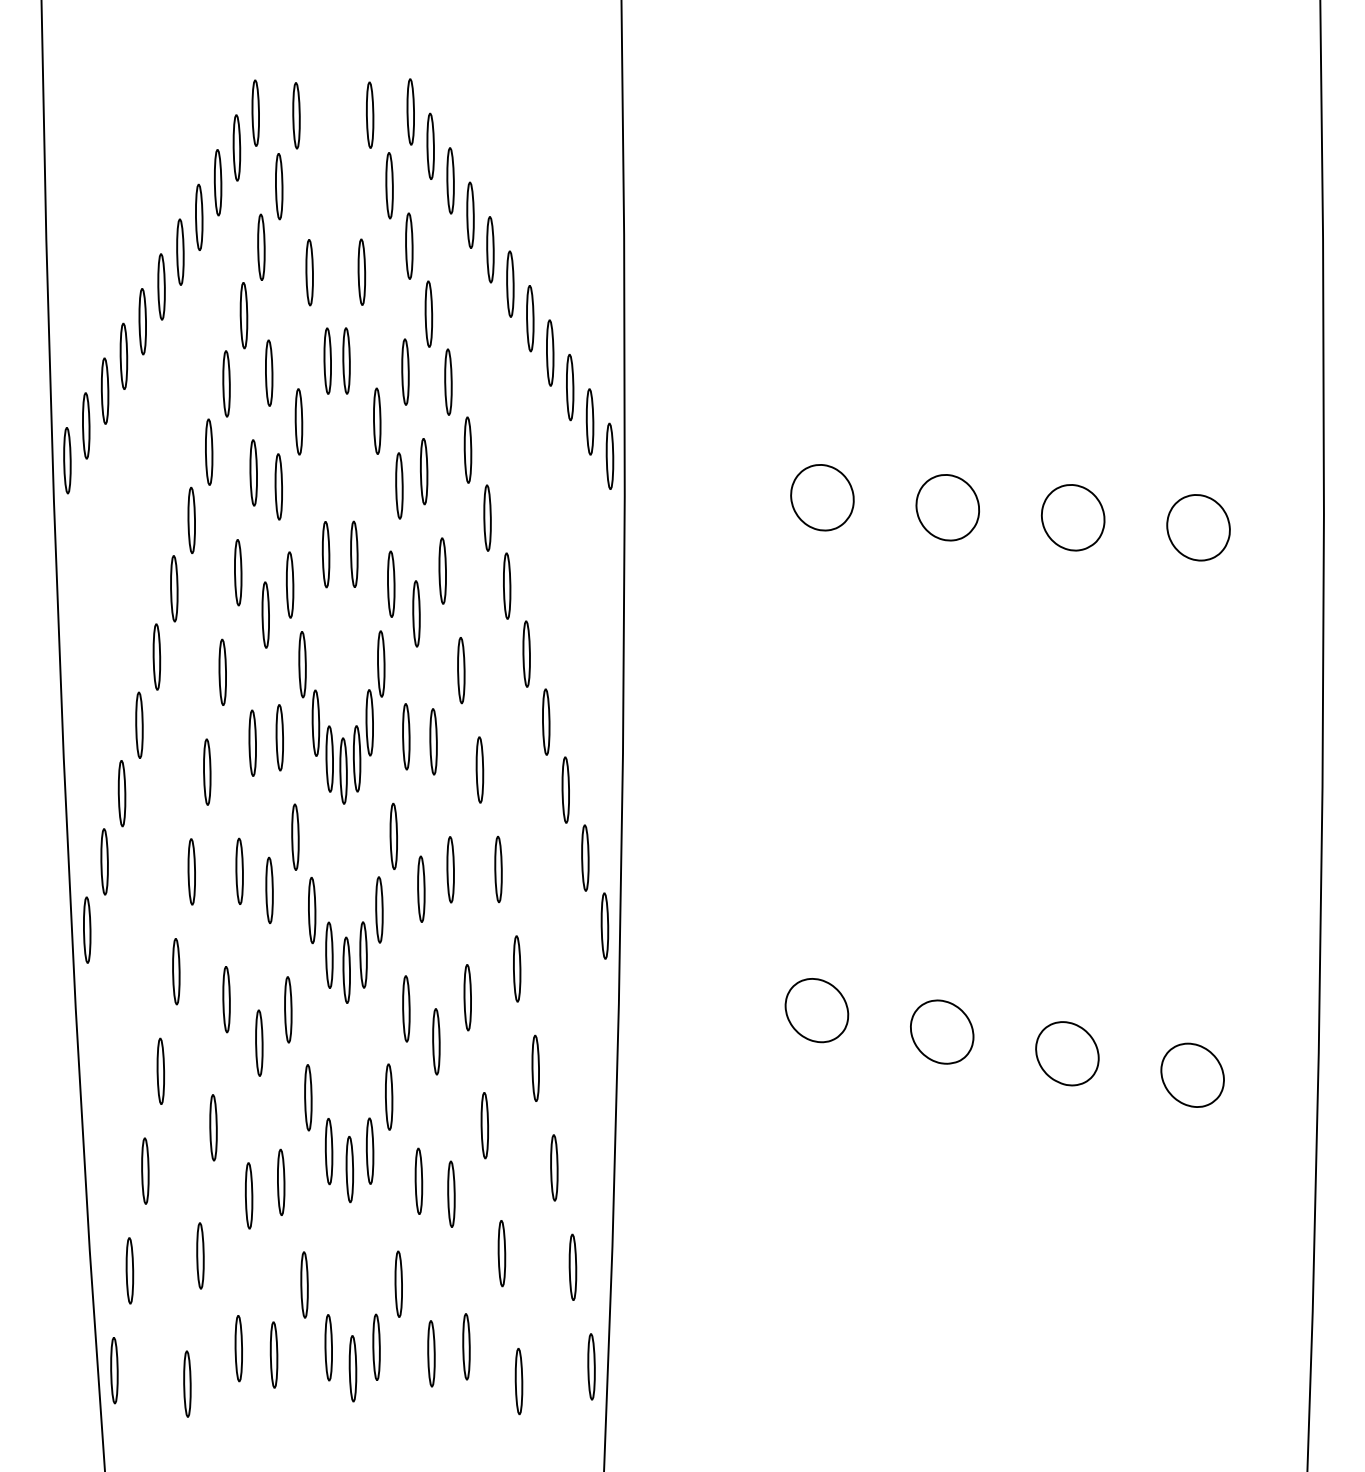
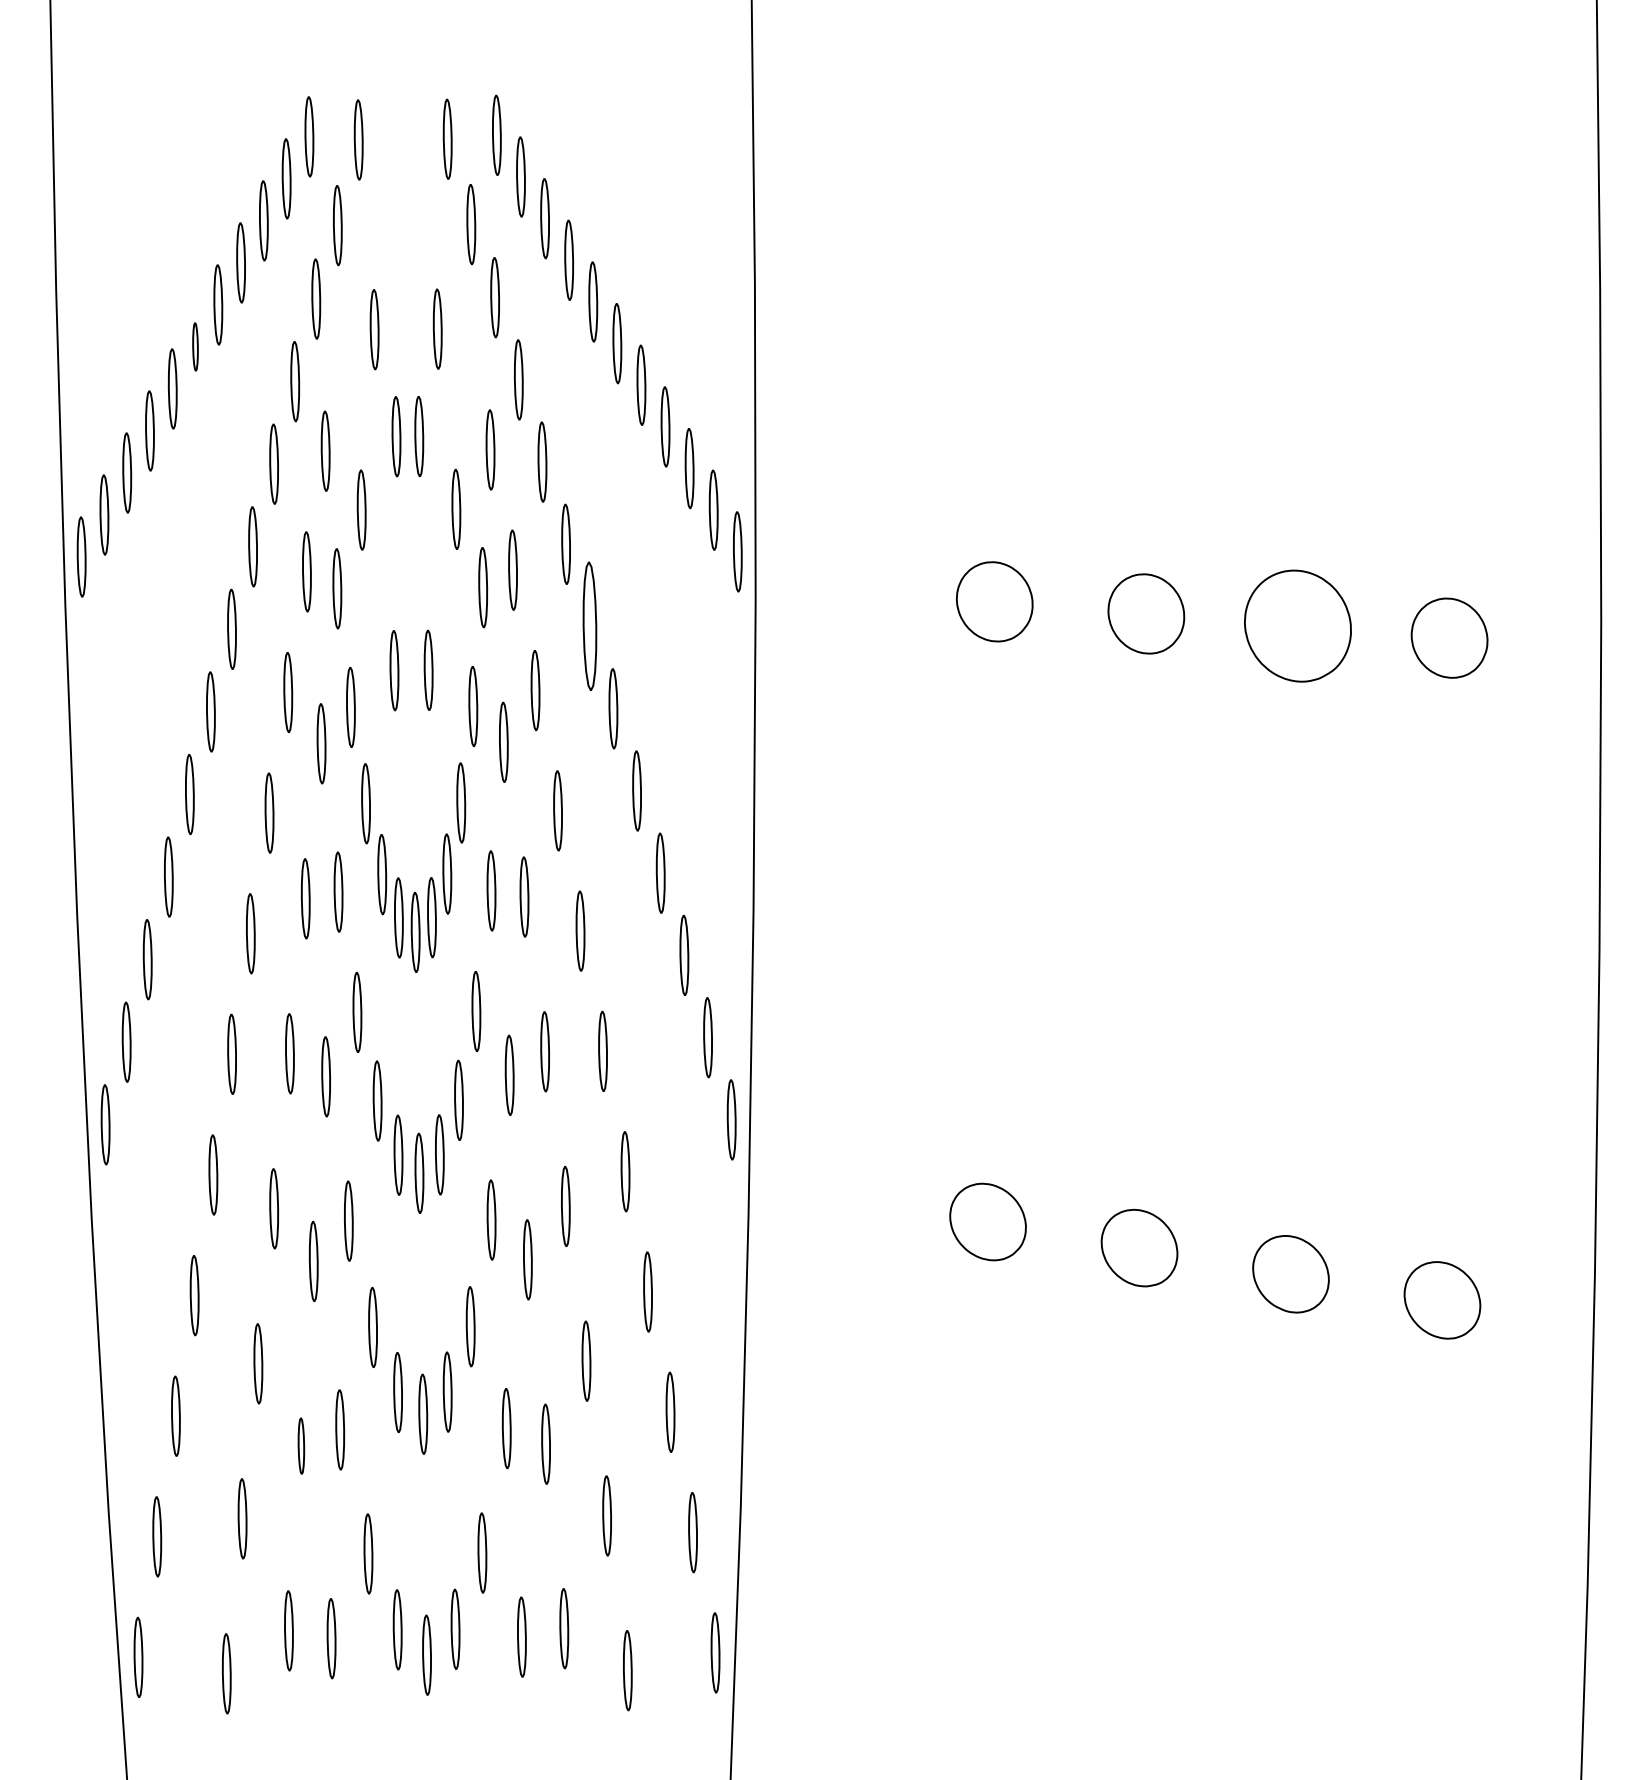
part: (161, 286) -> (195, 346), size x0.6
part: (1072, 517) -> (1297, 625), size x1.4
part: (487, 518) -> (589, 626), size x1.6
part: (249, 1195) -> (301, 1445), size x0.7

